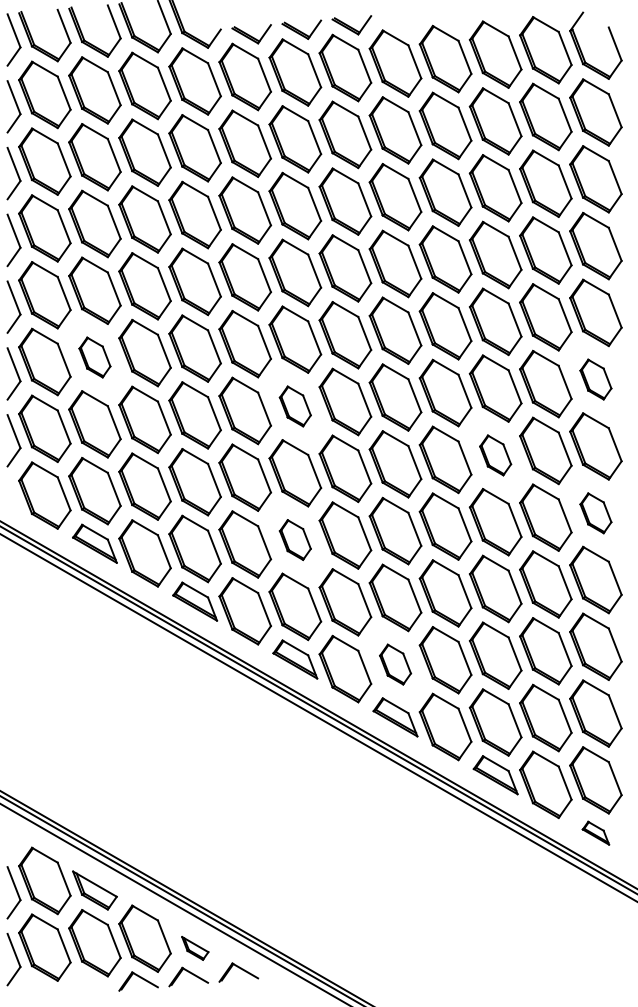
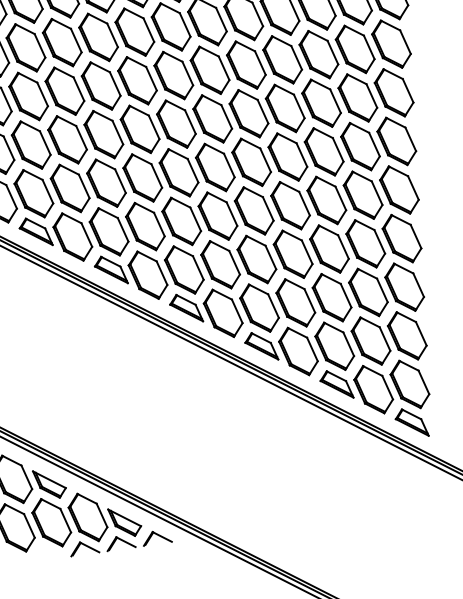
part: (94, 357) -> (28, 96), size x1.67
part: (595, 379) -> (393, 92), size x1.67
part: (295, 406) -> (176, 124), size x1.67
part: (495, 455) -> (324, 151), size x1.67
part: (595, 513) -> (399, 190), size x1.67
part: (295, 539) -> (181, 220), size x1.67
part: (395, 664) -> (259, 308), size x1.67
part: (595, 833) -> (411, 423), size x1.67
part: (195, 948) -> (125, 522), size x1.67

